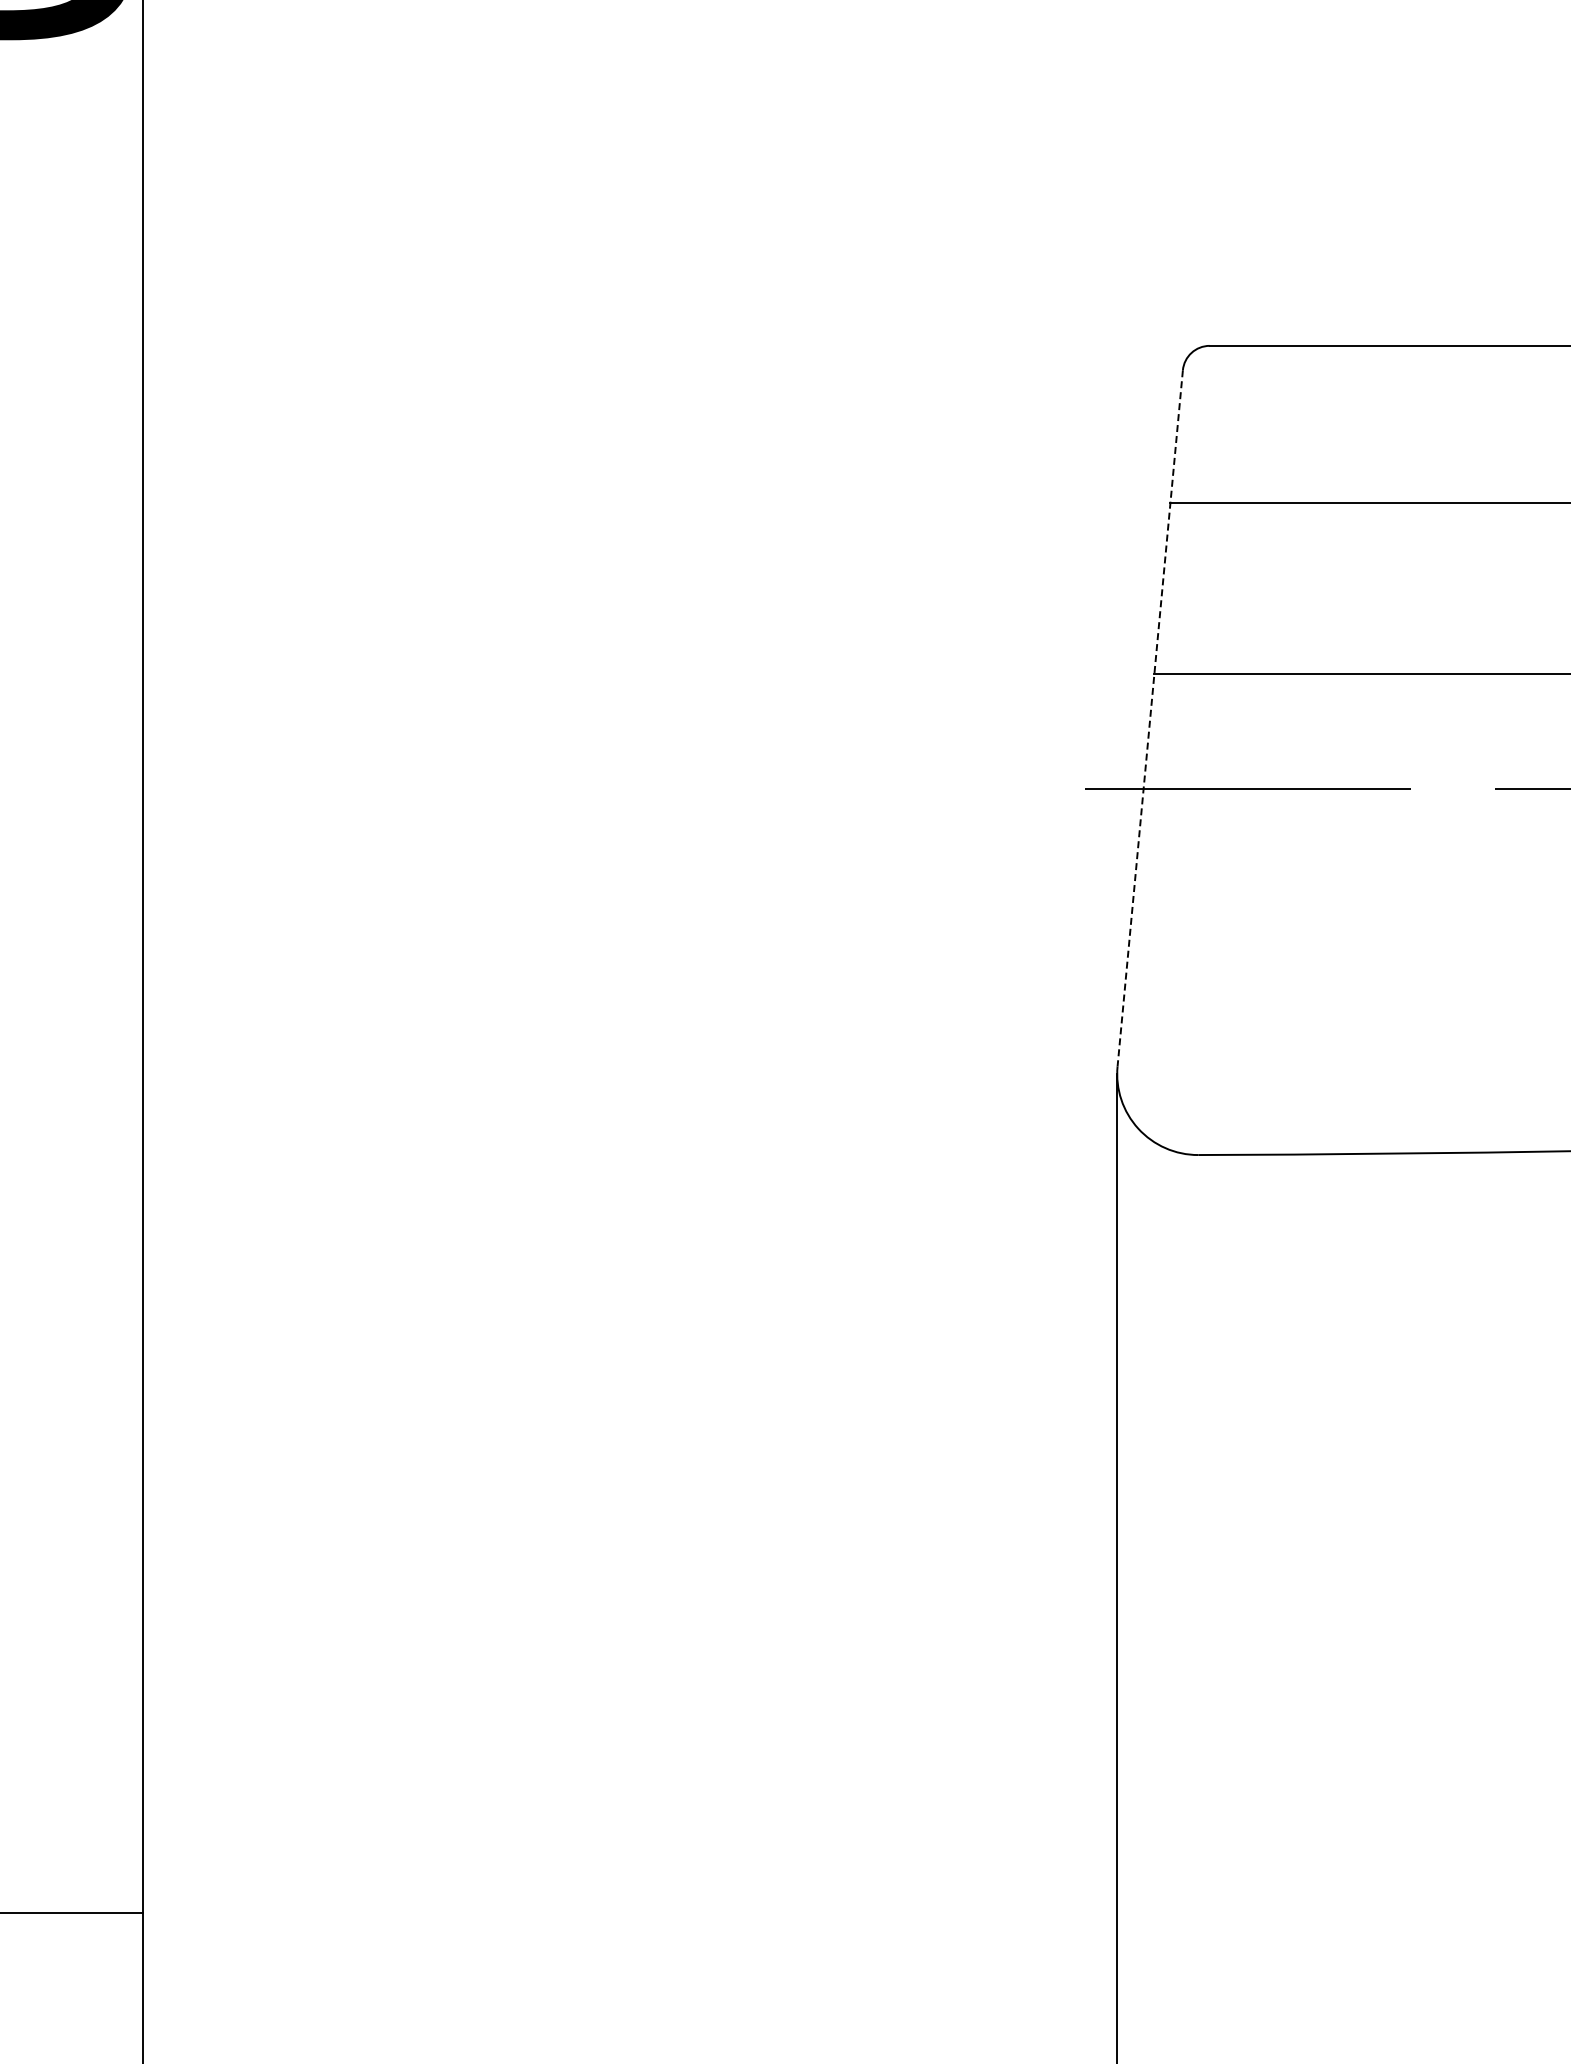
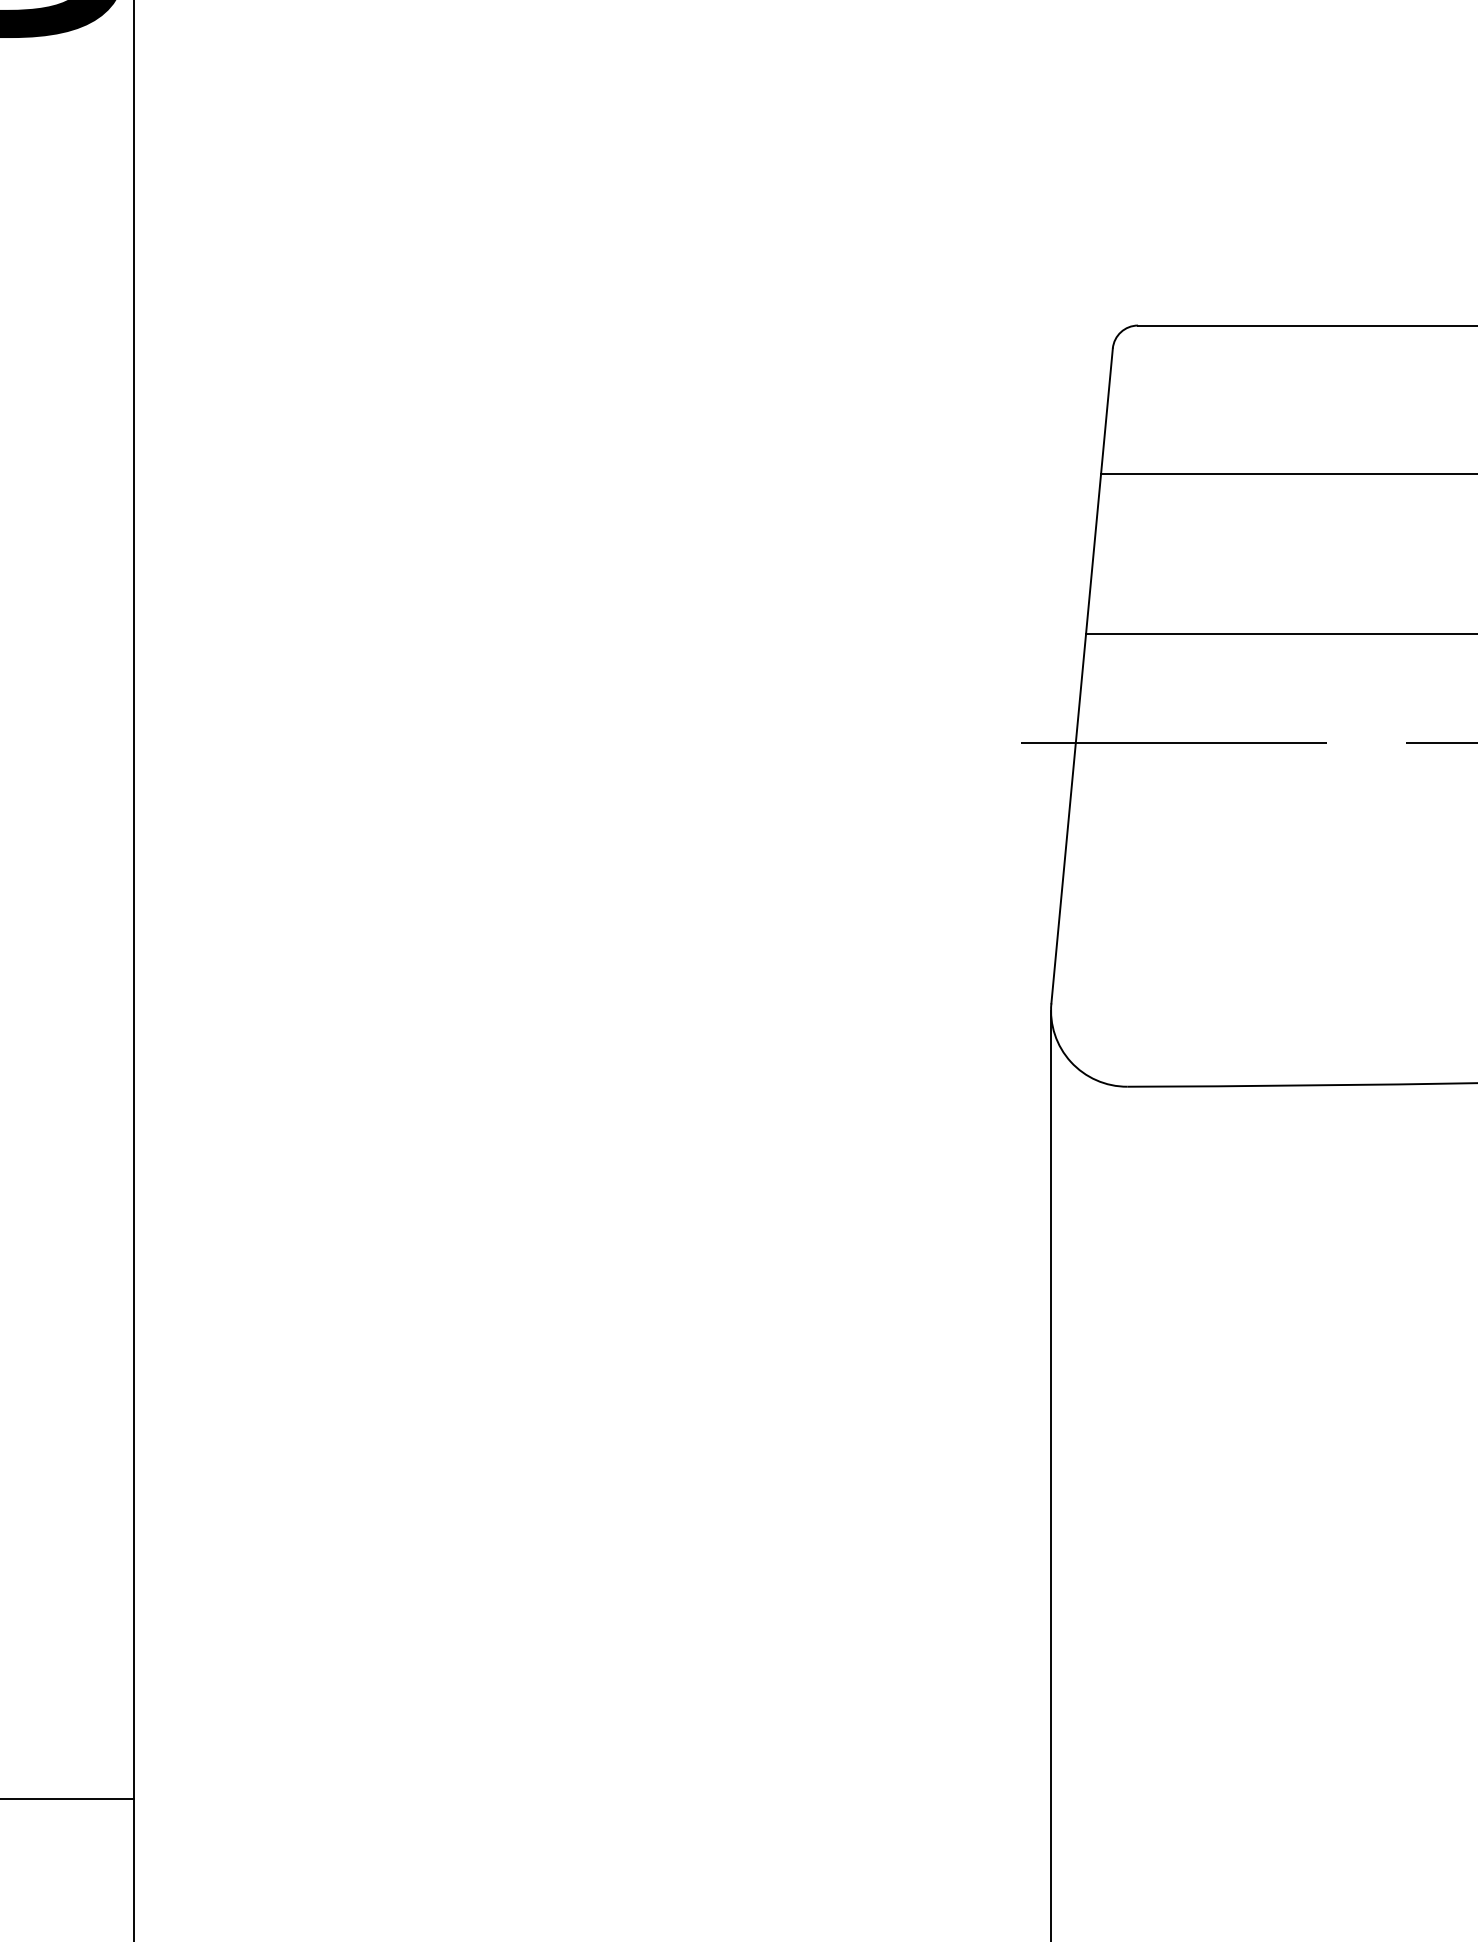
line: (1150, 718) -> (1082, 676), dashed -> solid

